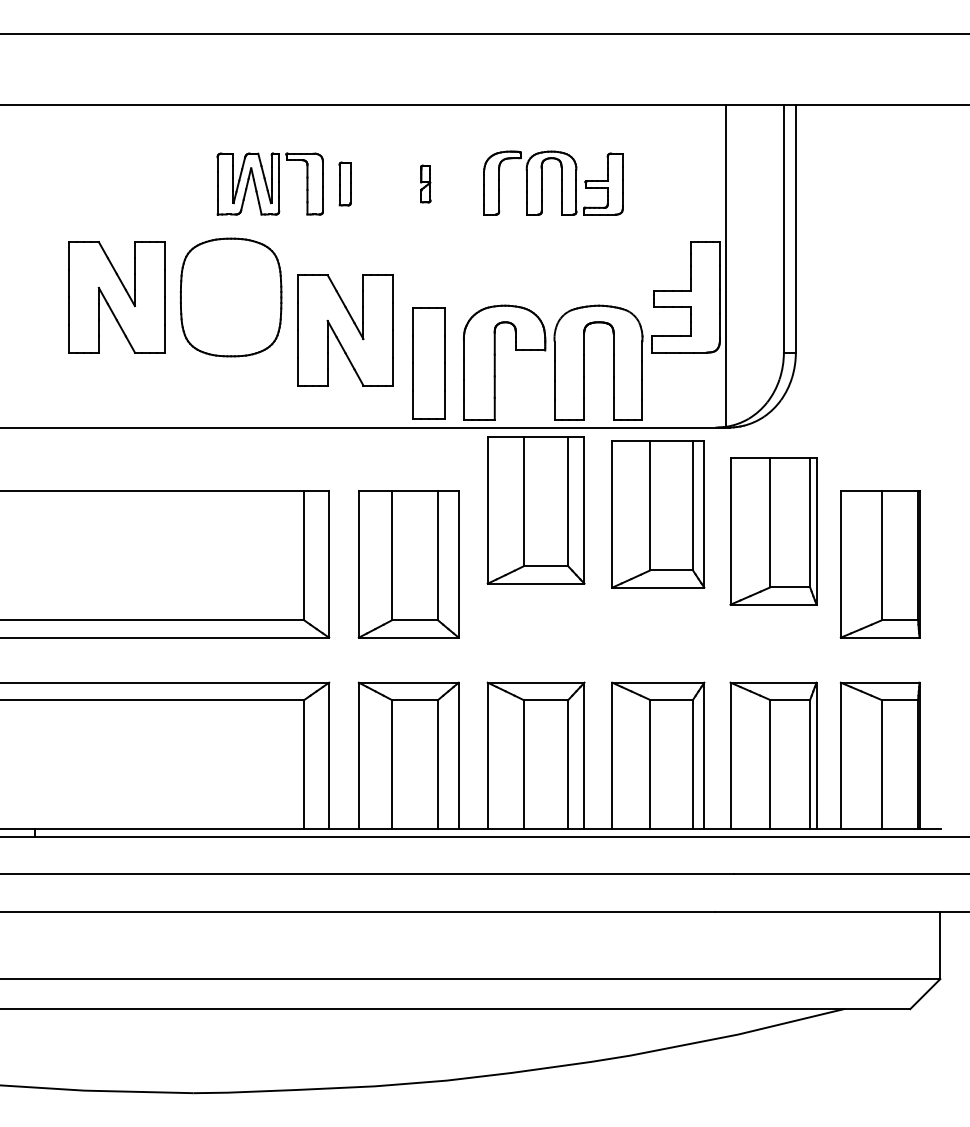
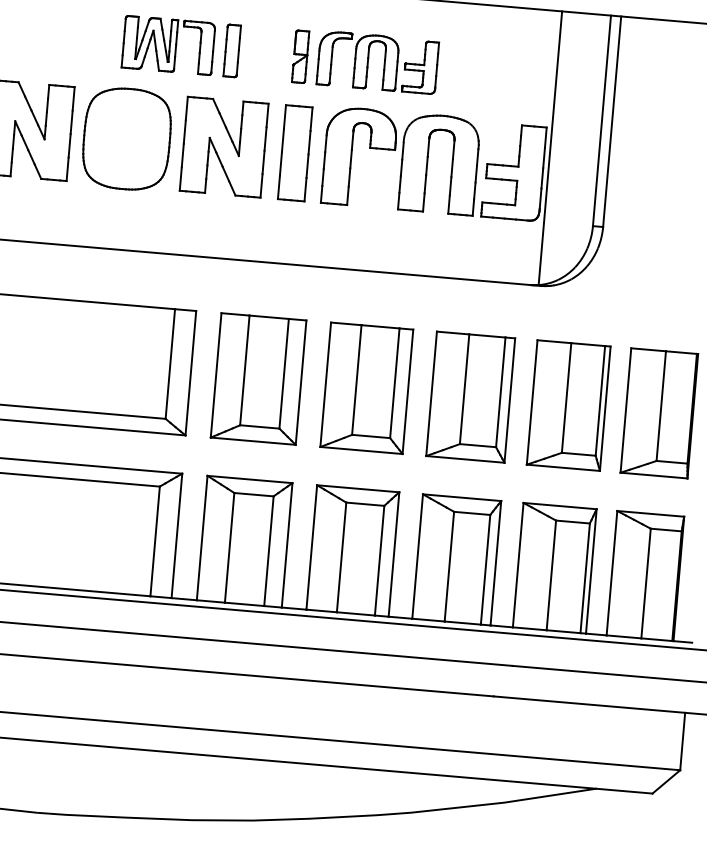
part: (561, 182) -> (384, 62), moved
part: (344, 183) -> (231, 50), size x1.43
part: (425, 183) -> (300, 56), size x1.67
part: (345, 330) -> (224, 147), moved
part: (553, 362) -> (401, 160), moved
part: (428, 363) -> (294, 153), moved
part: (535, 510) -> (366, 388), moved
part: (658, 514) -> (470, 397), moved
part: (773, 531) -> (568, 405), moved

